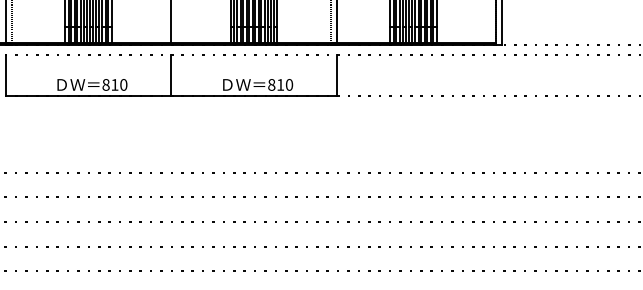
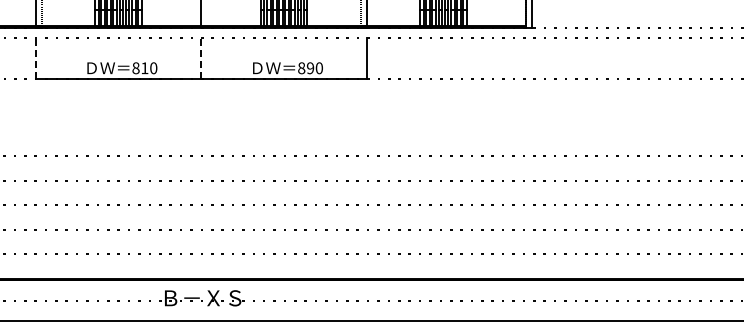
line: (5, 75) -> (35, 58), solid -> dashed
line: (171, 75) -> (201, 58), solid -> dashed
text: (280, 85) -> (310, 68), 810 -> 890

